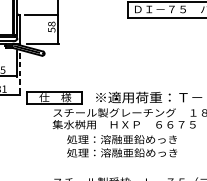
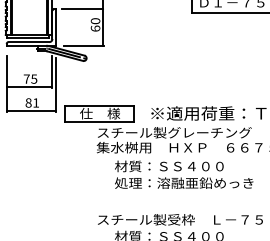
text: (51, 26) -> (95, 24), 58 -> 60
line: (20, 75) -> (56, 85), dashed -> solid
text: (121, 139) -> (183, 166), 処理：溶融亜鉛めっき -> 材質：ＳＳ４００

